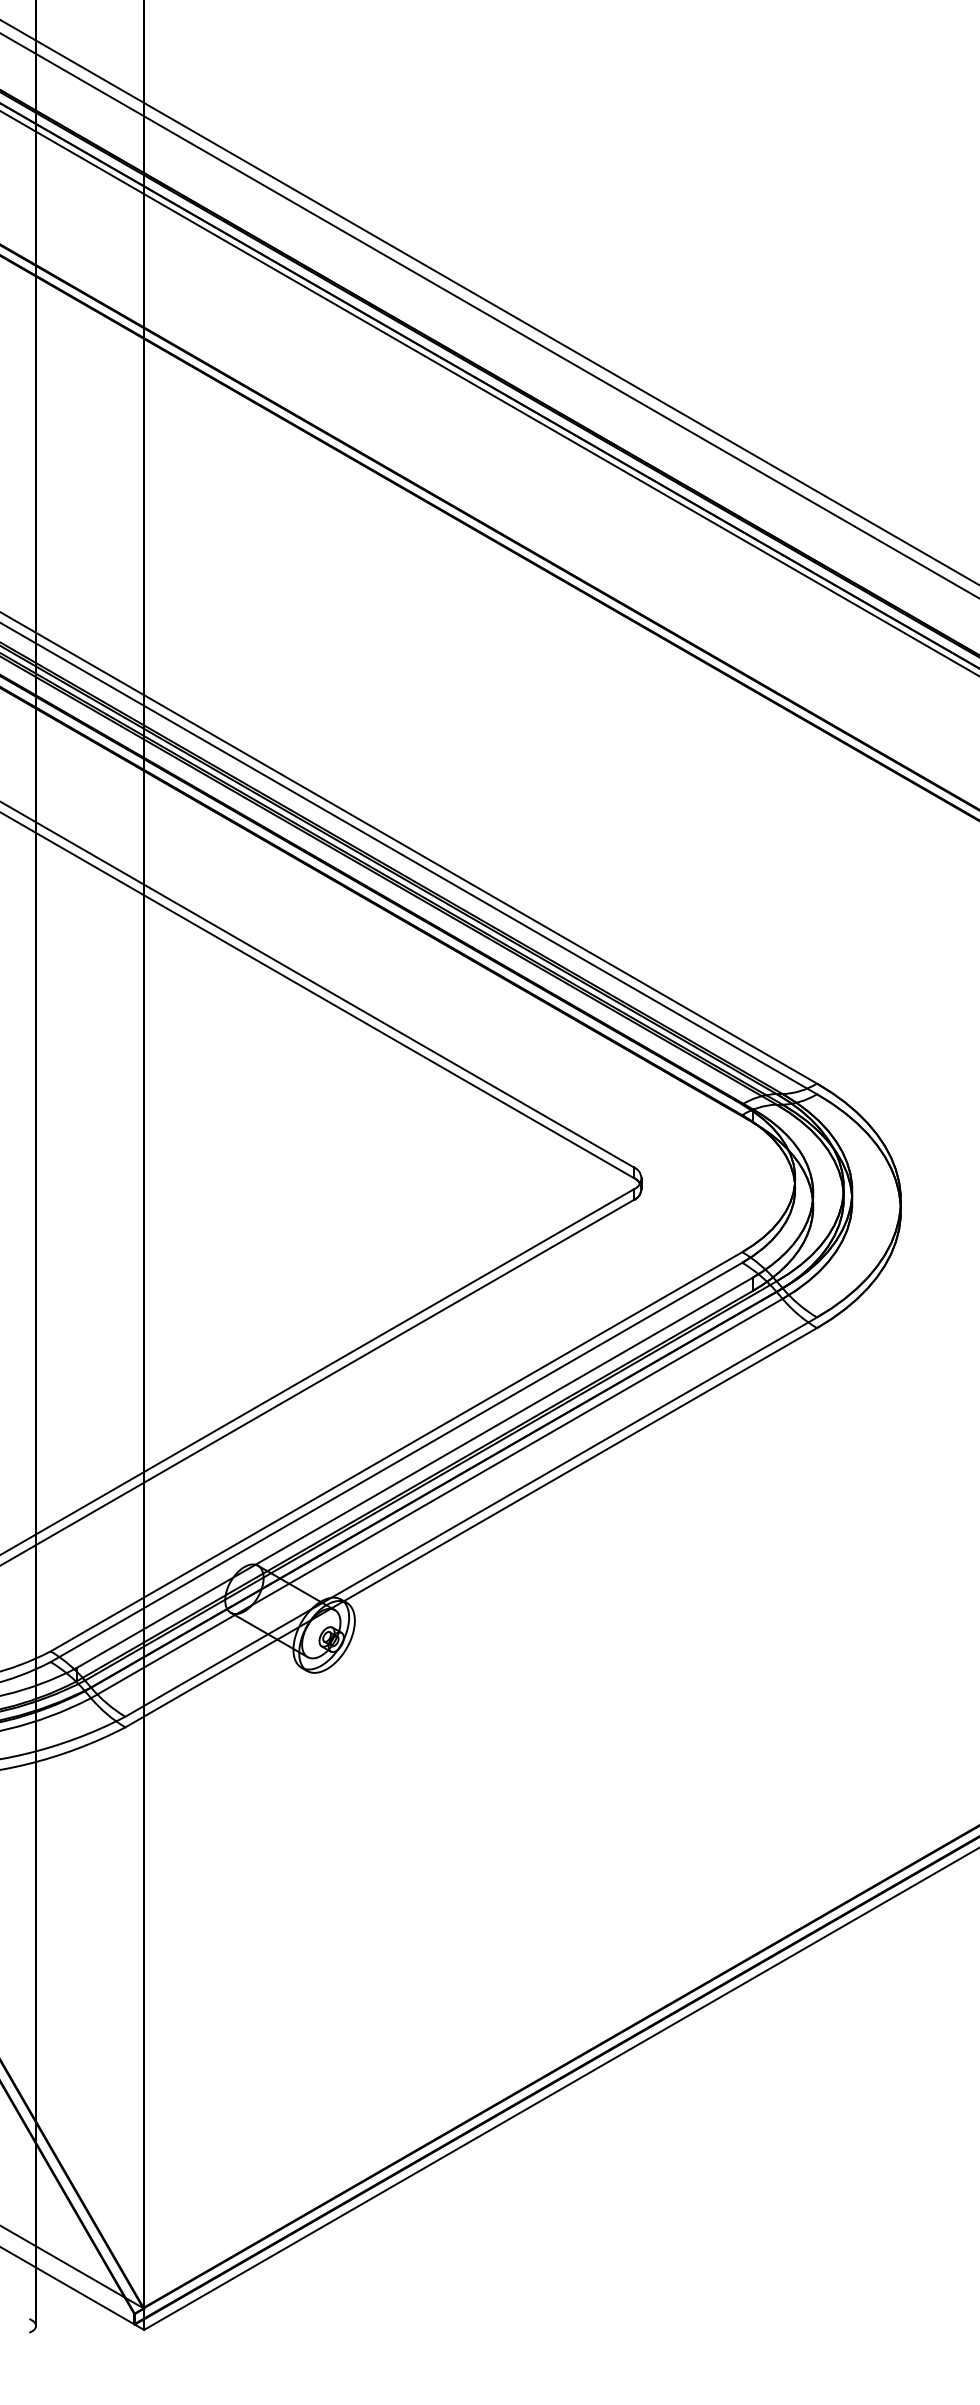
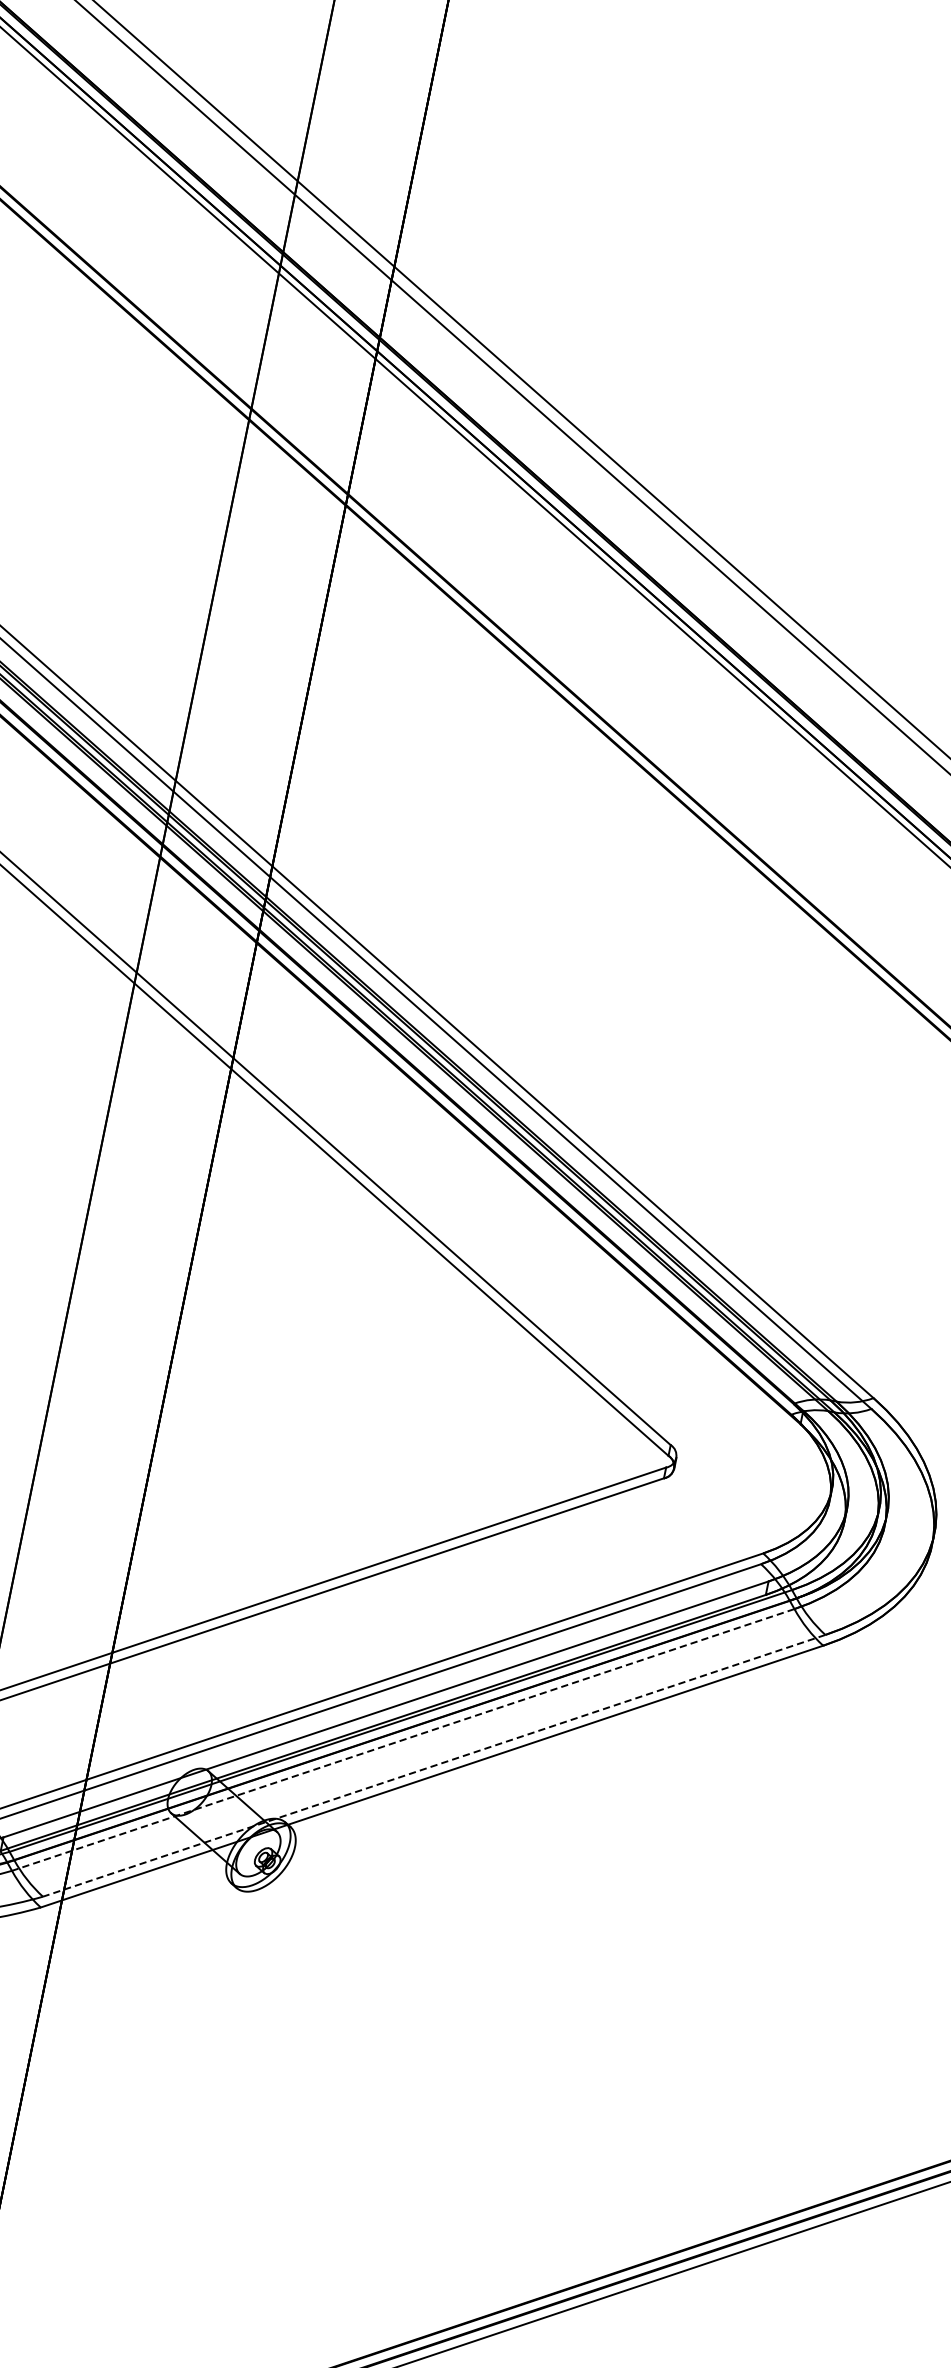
line: (436, 1498) -> (402, 1739), solid -> dashed
line: (470, 1517) -> (433, 1766), solid -> dashed

